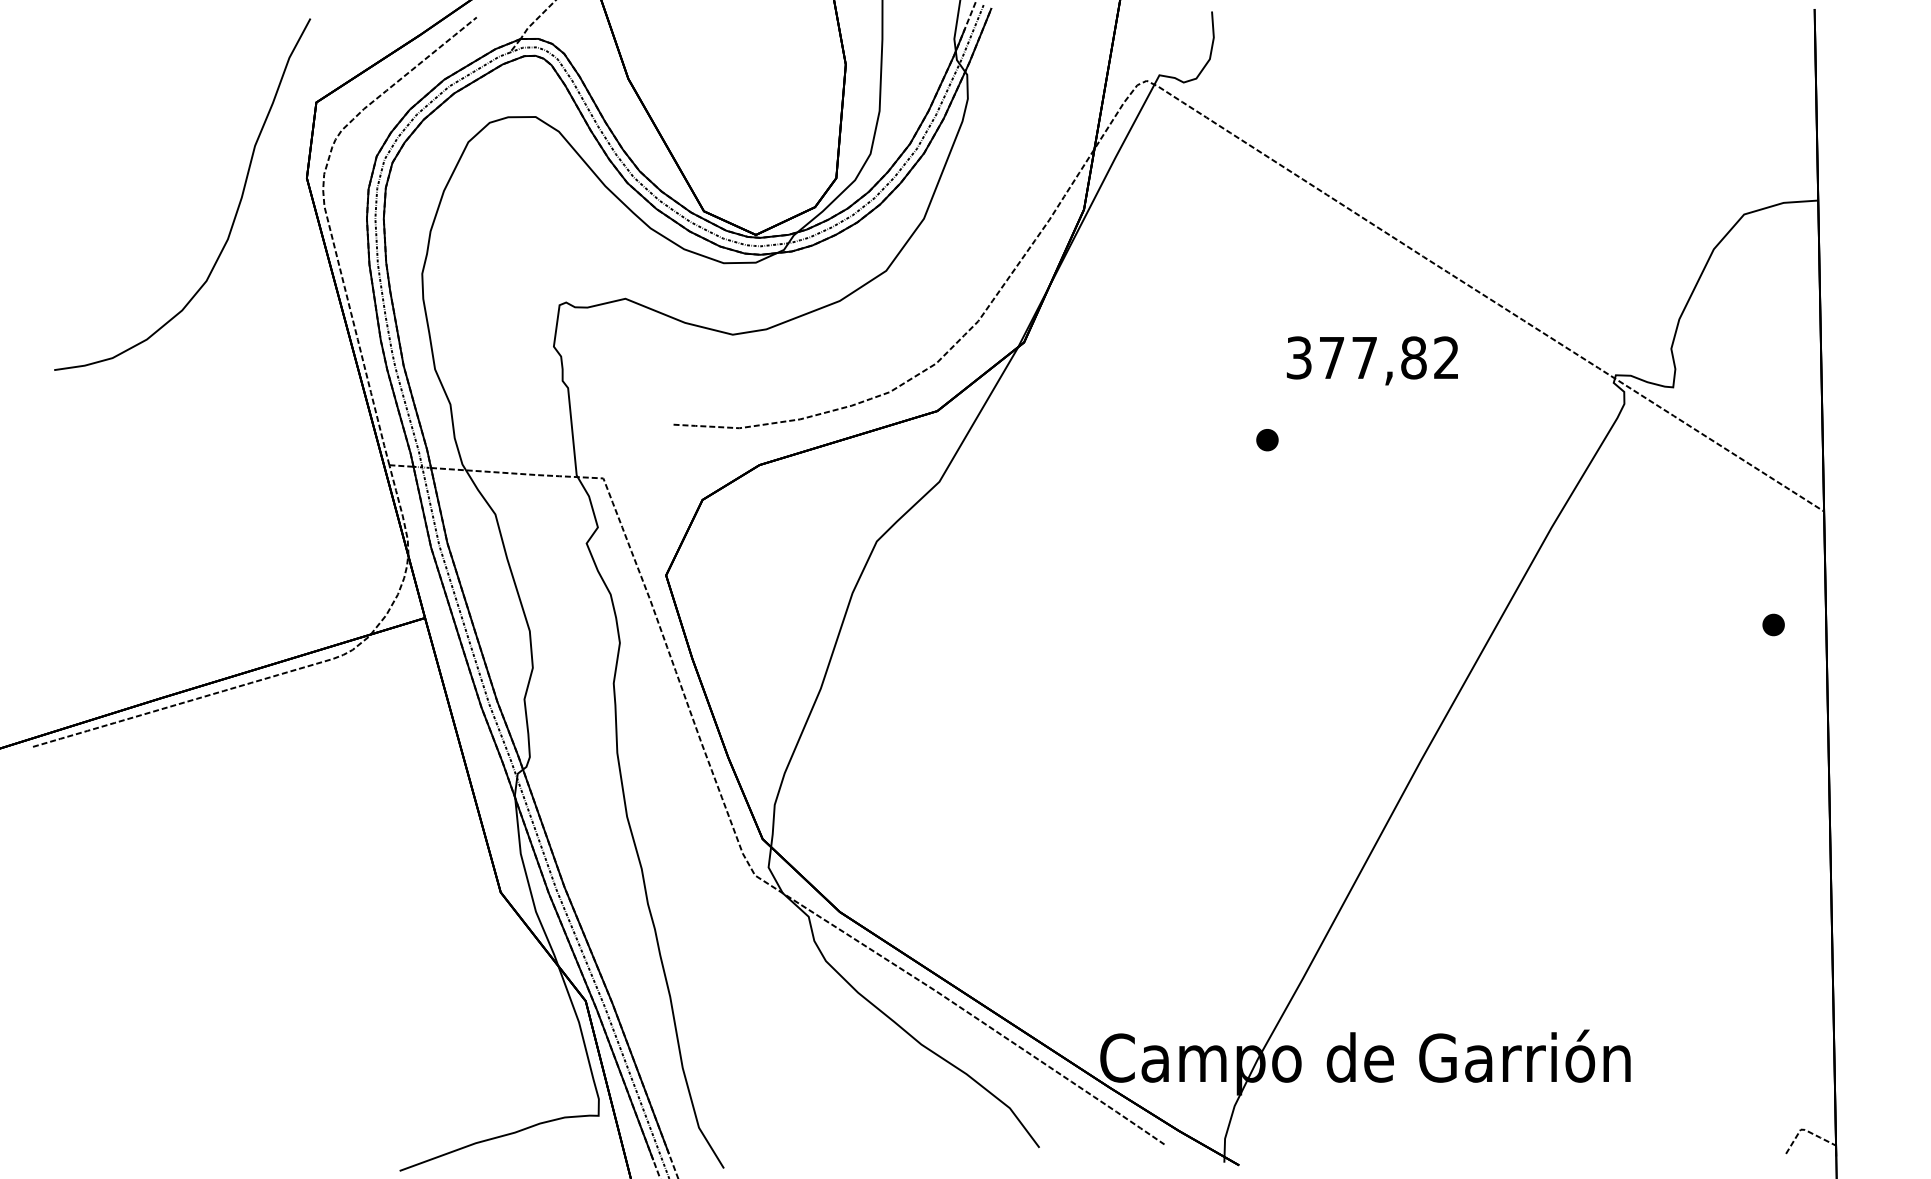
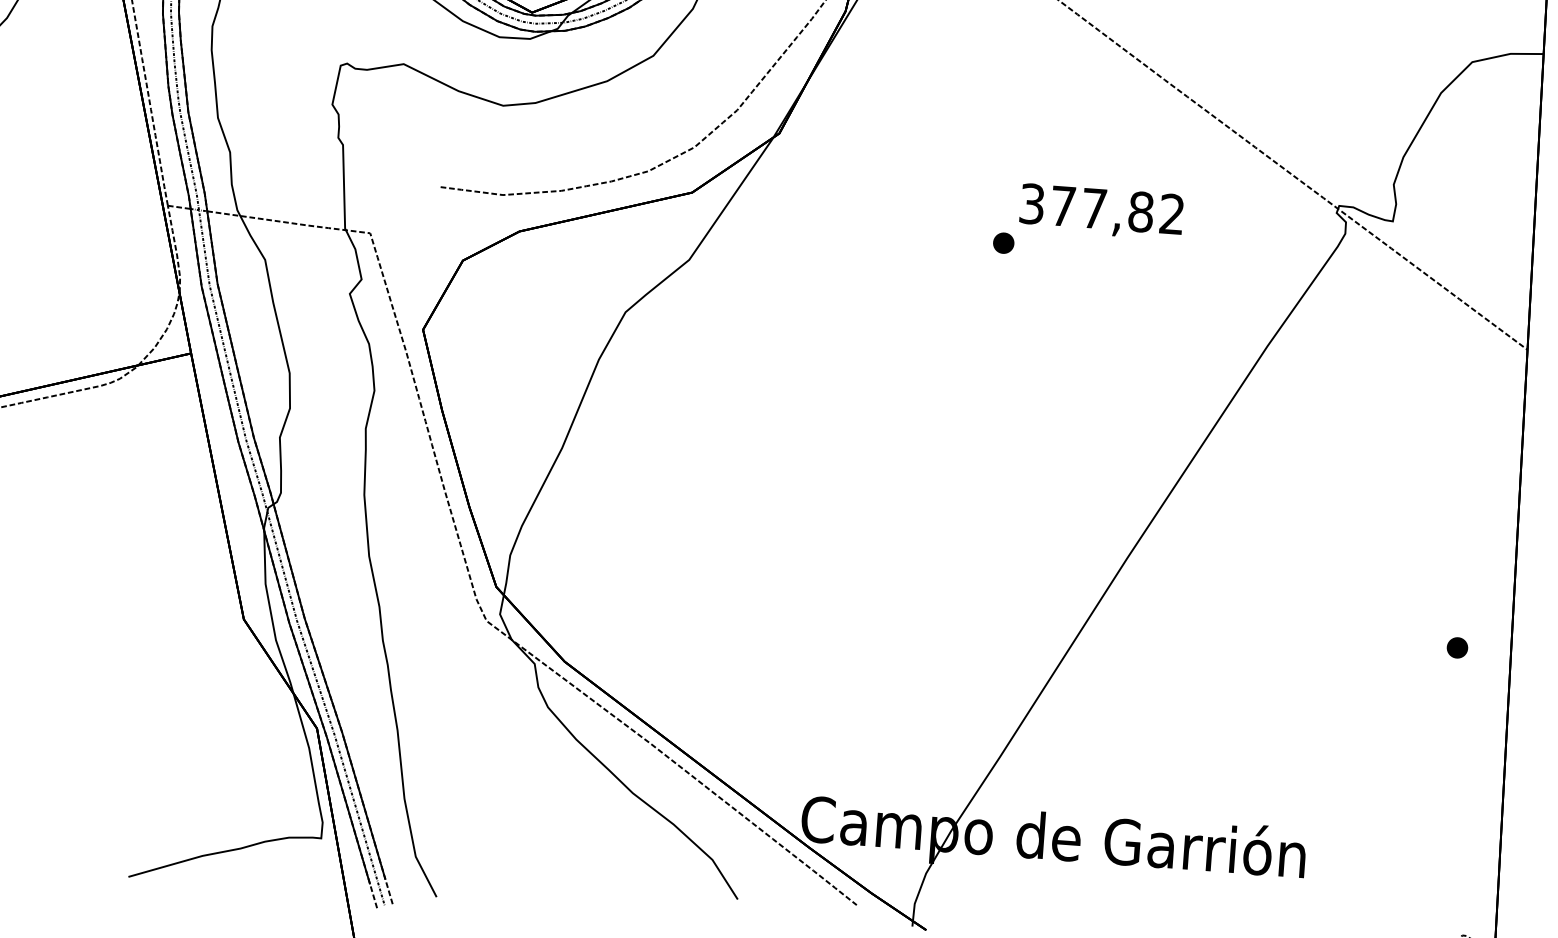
text: (1372, 360) -> (1101, 211), moved
part: (1773, 624) -> (1457, 647), moved

